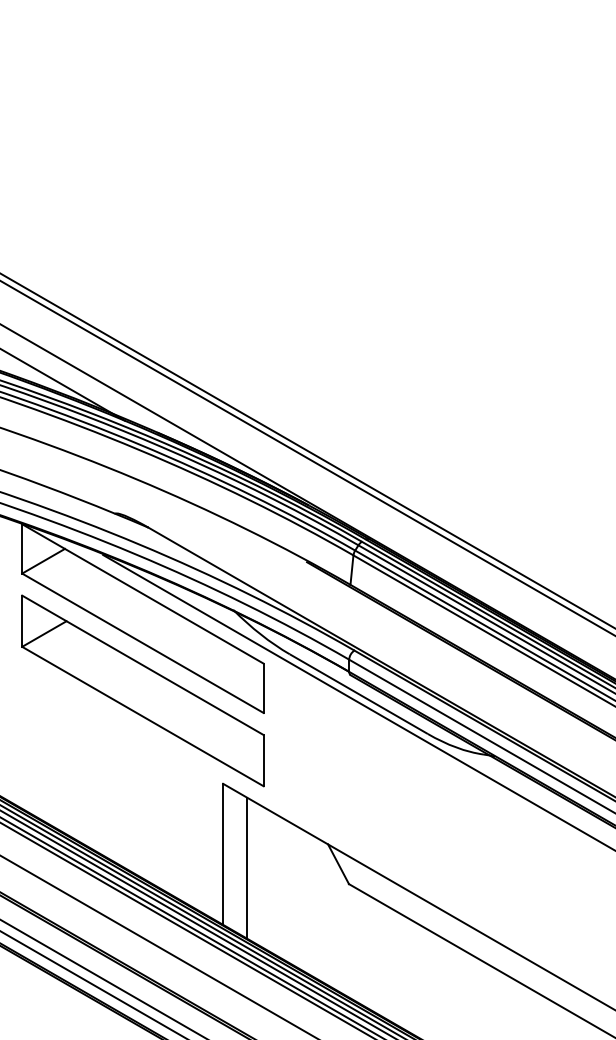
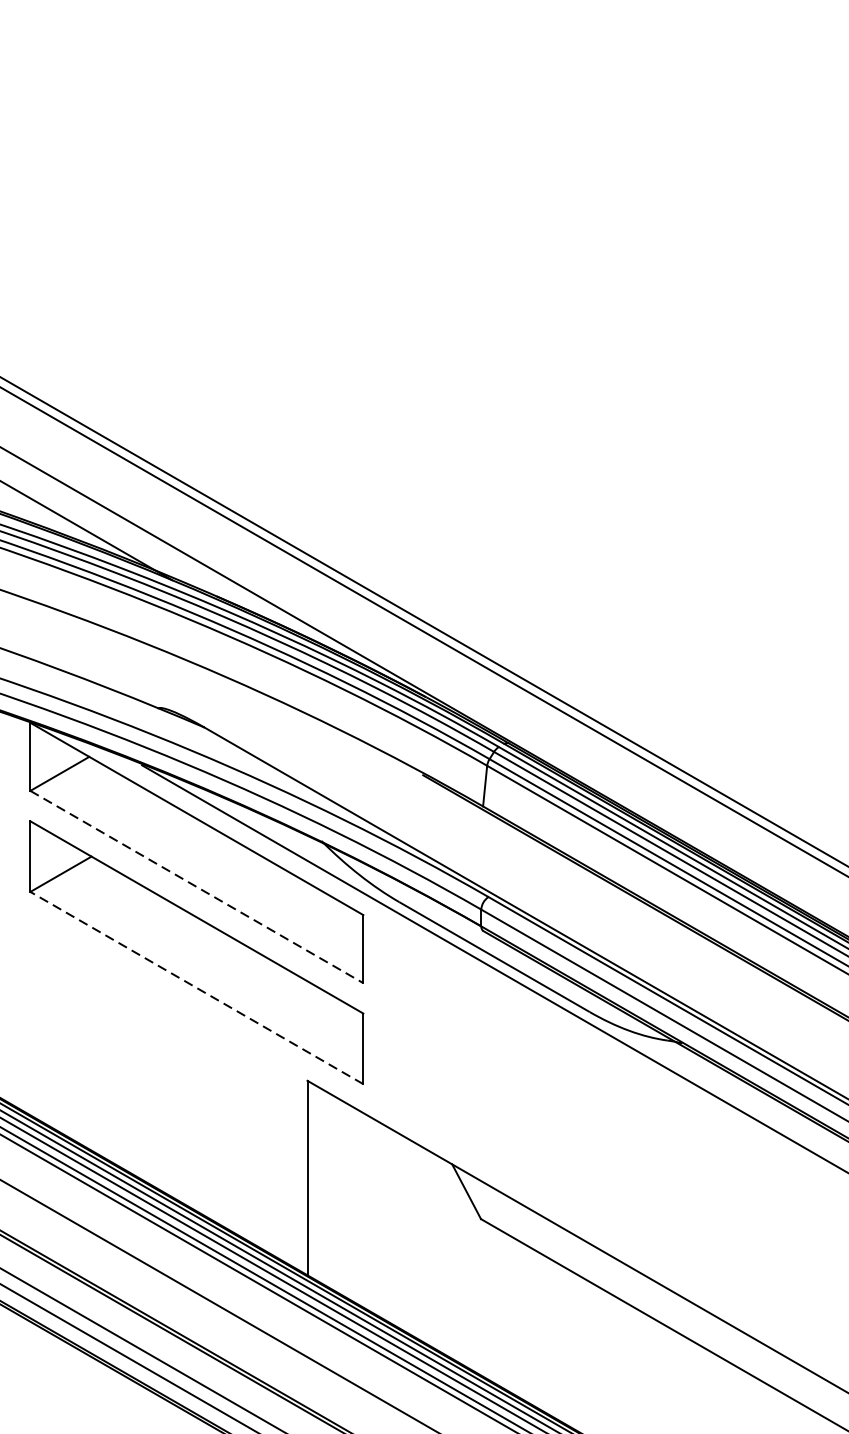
line: (143, 643) -> (197, 887), solid -> dashed
line: (142, 716) -> (196, 987), solid -> dashed
line: (247, 867) -> (341, 1196), removed

